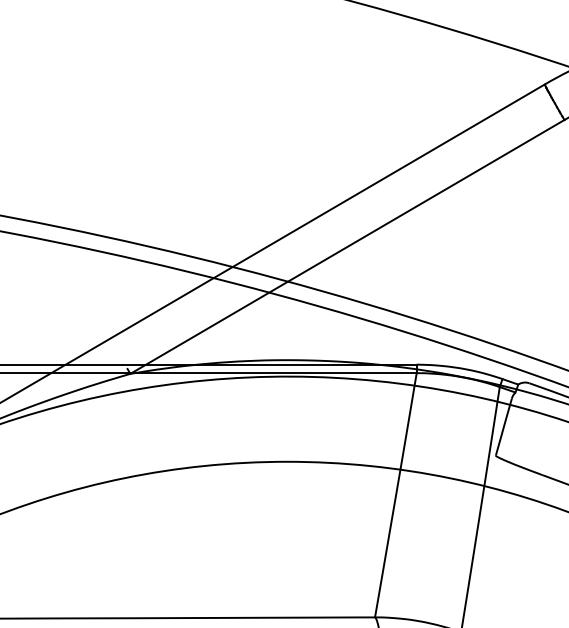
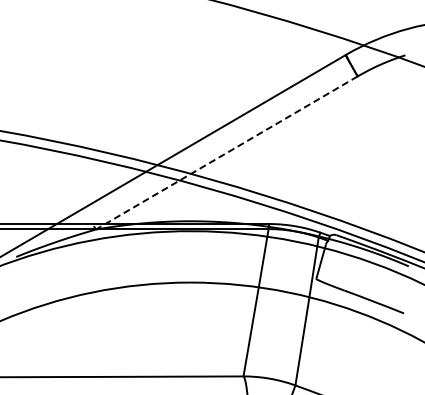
line: (346, 246) -> (226, 152), solid -> dashed

